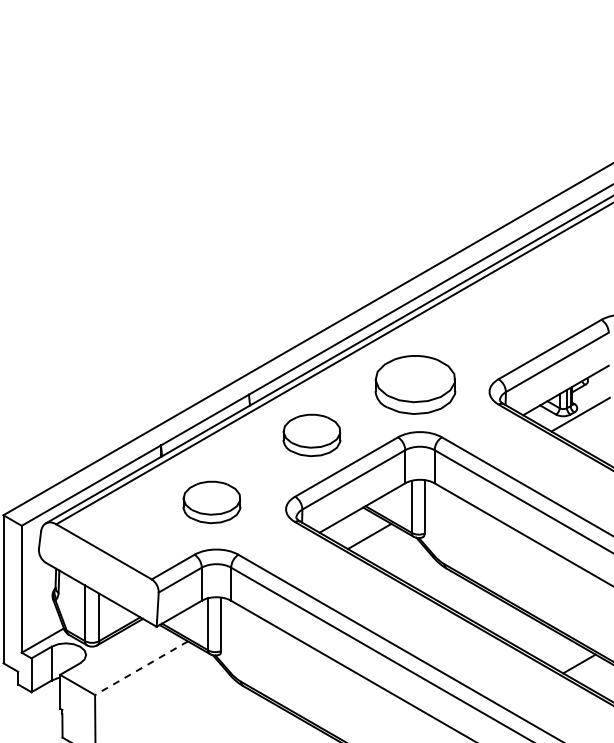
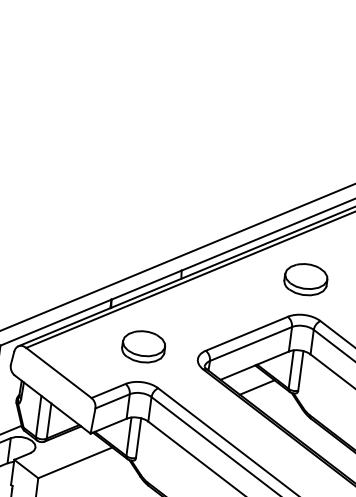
part: (415, 384) -> (306, 279), size x0.71
part: (311, 435) -> (223, 306), removed
line: (141, 668) -> (75, 463), dashed -> solid

